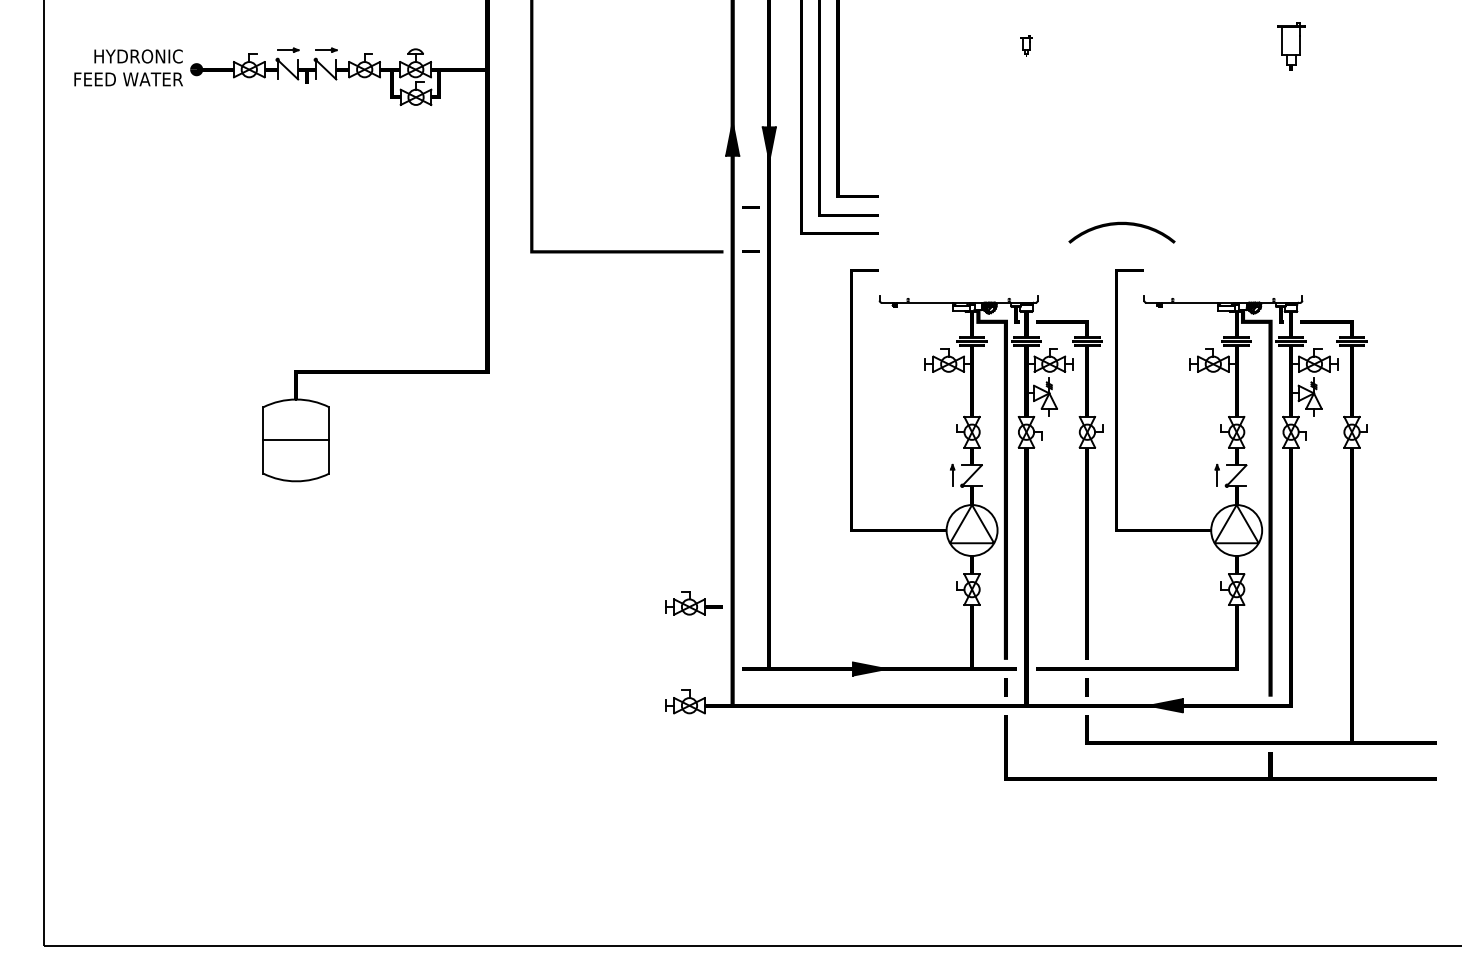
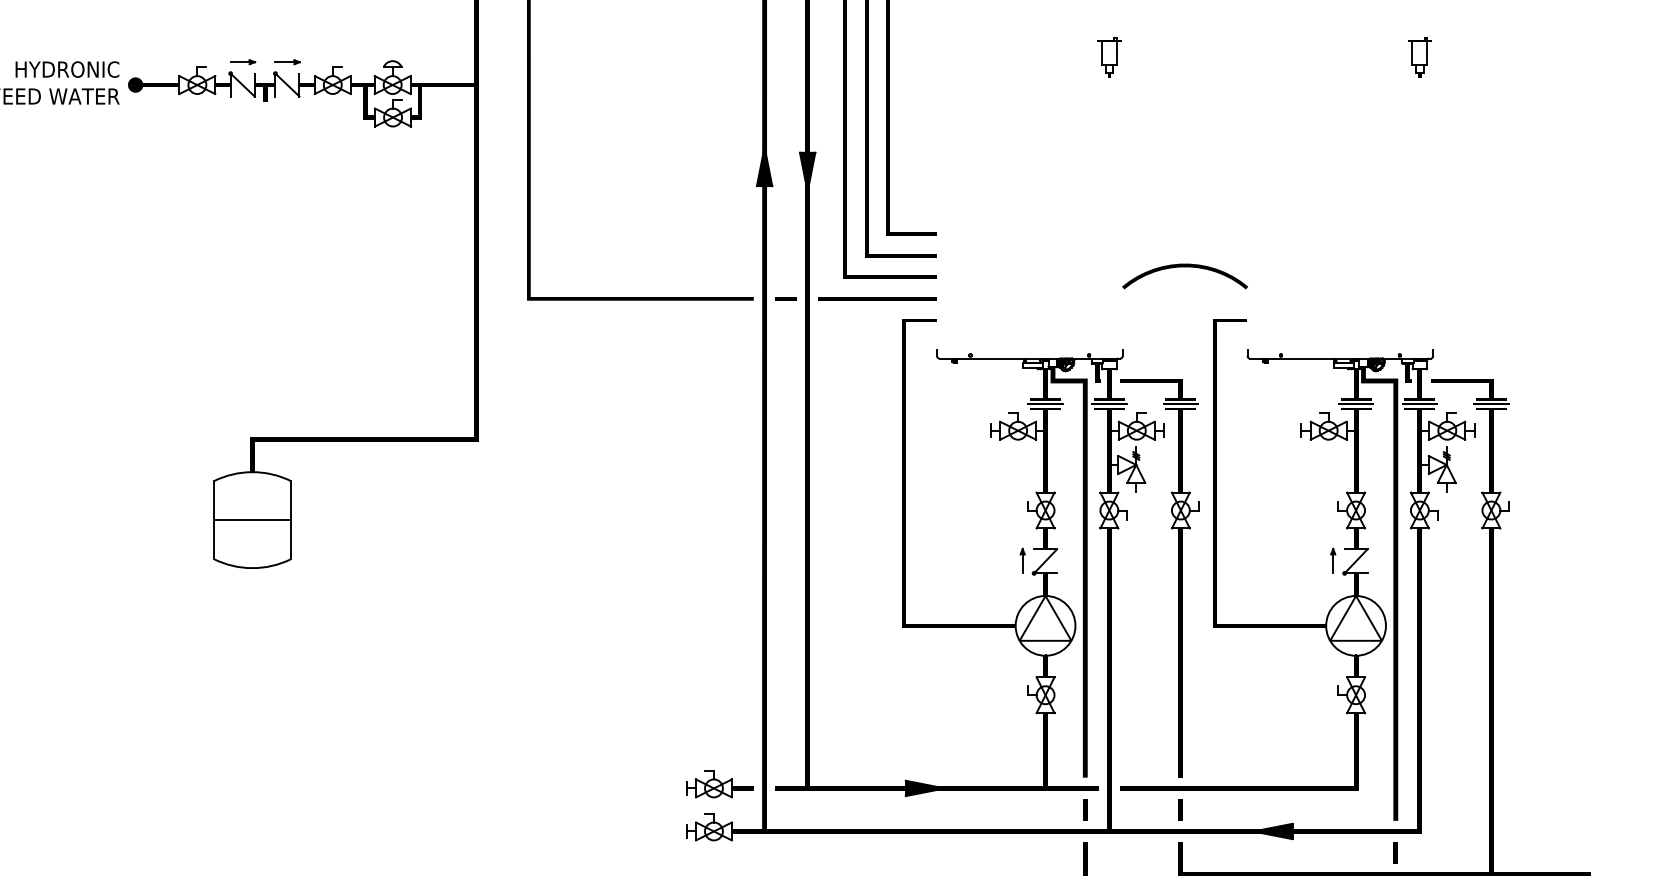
part: (1026, 46) -> (1109, 57), size x1.67
part: (1290, 46) -> (1419, 57), size x0.71
line: (750, 207) -> (785, 246), removed
curve: (1121, 224) -> (1184, 266), moved
line: (828, 251) -> (877, 298), added
part: (693, 603) -> (718, 784), moved
line: (1270, 723) -> (1395, 852), added

